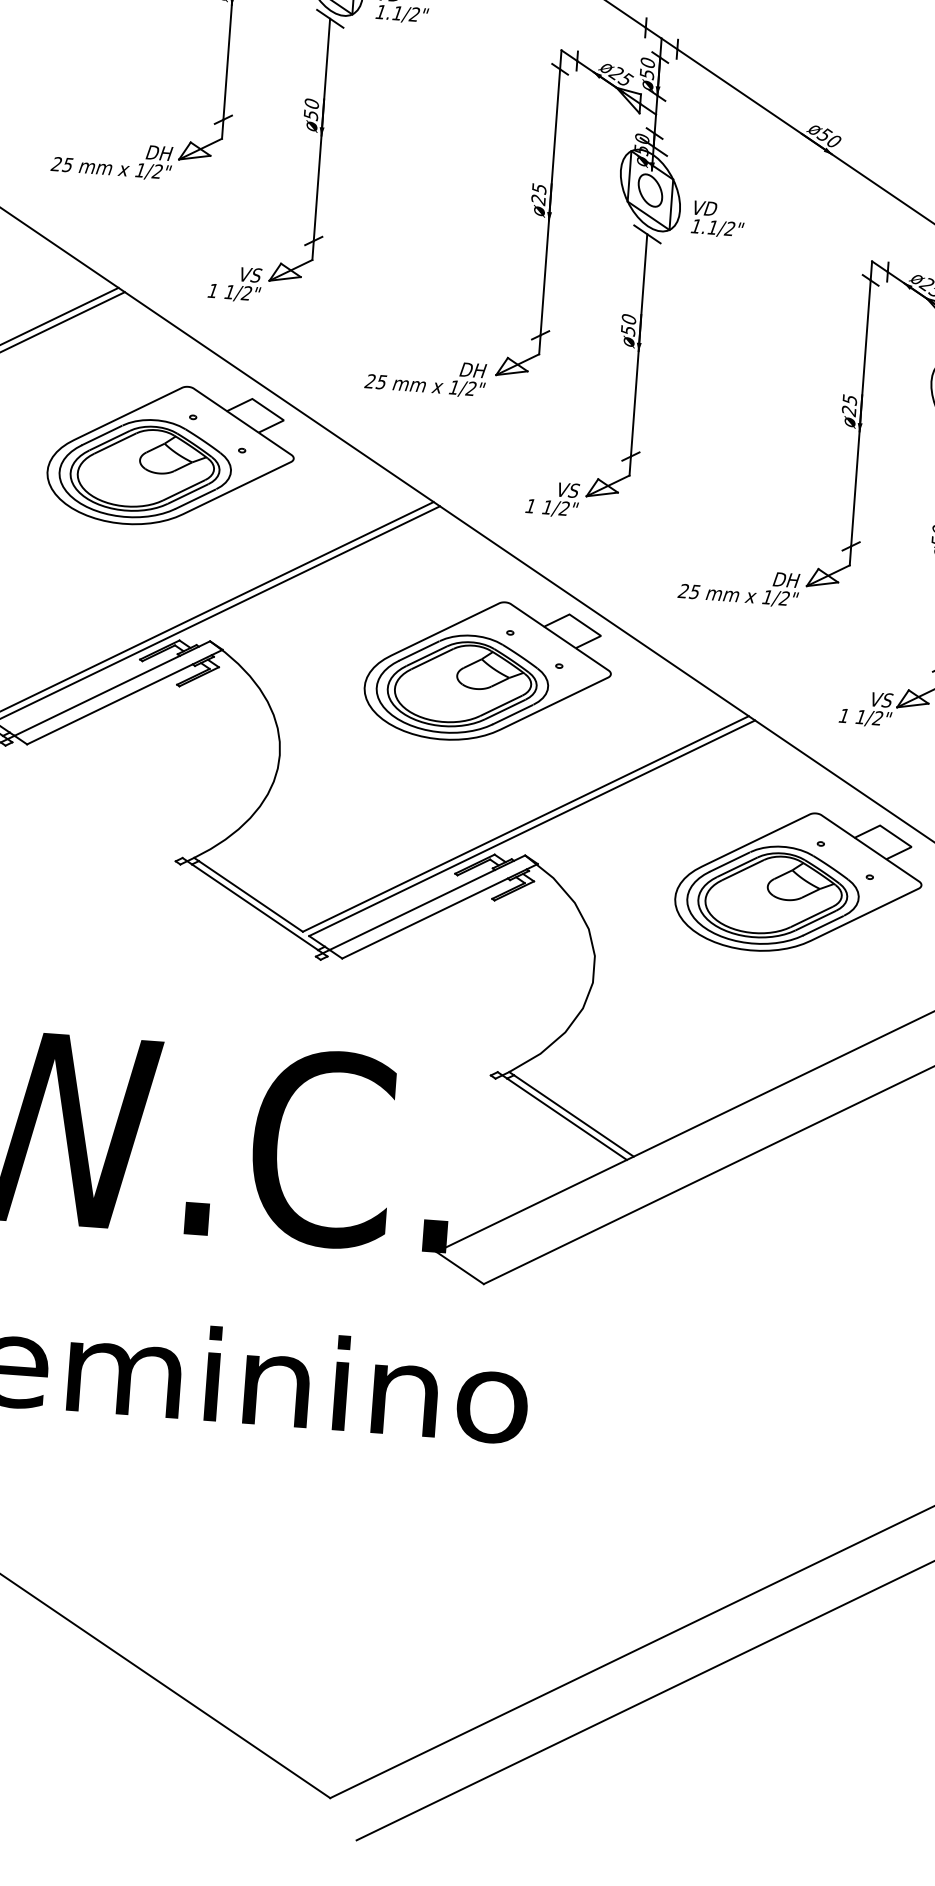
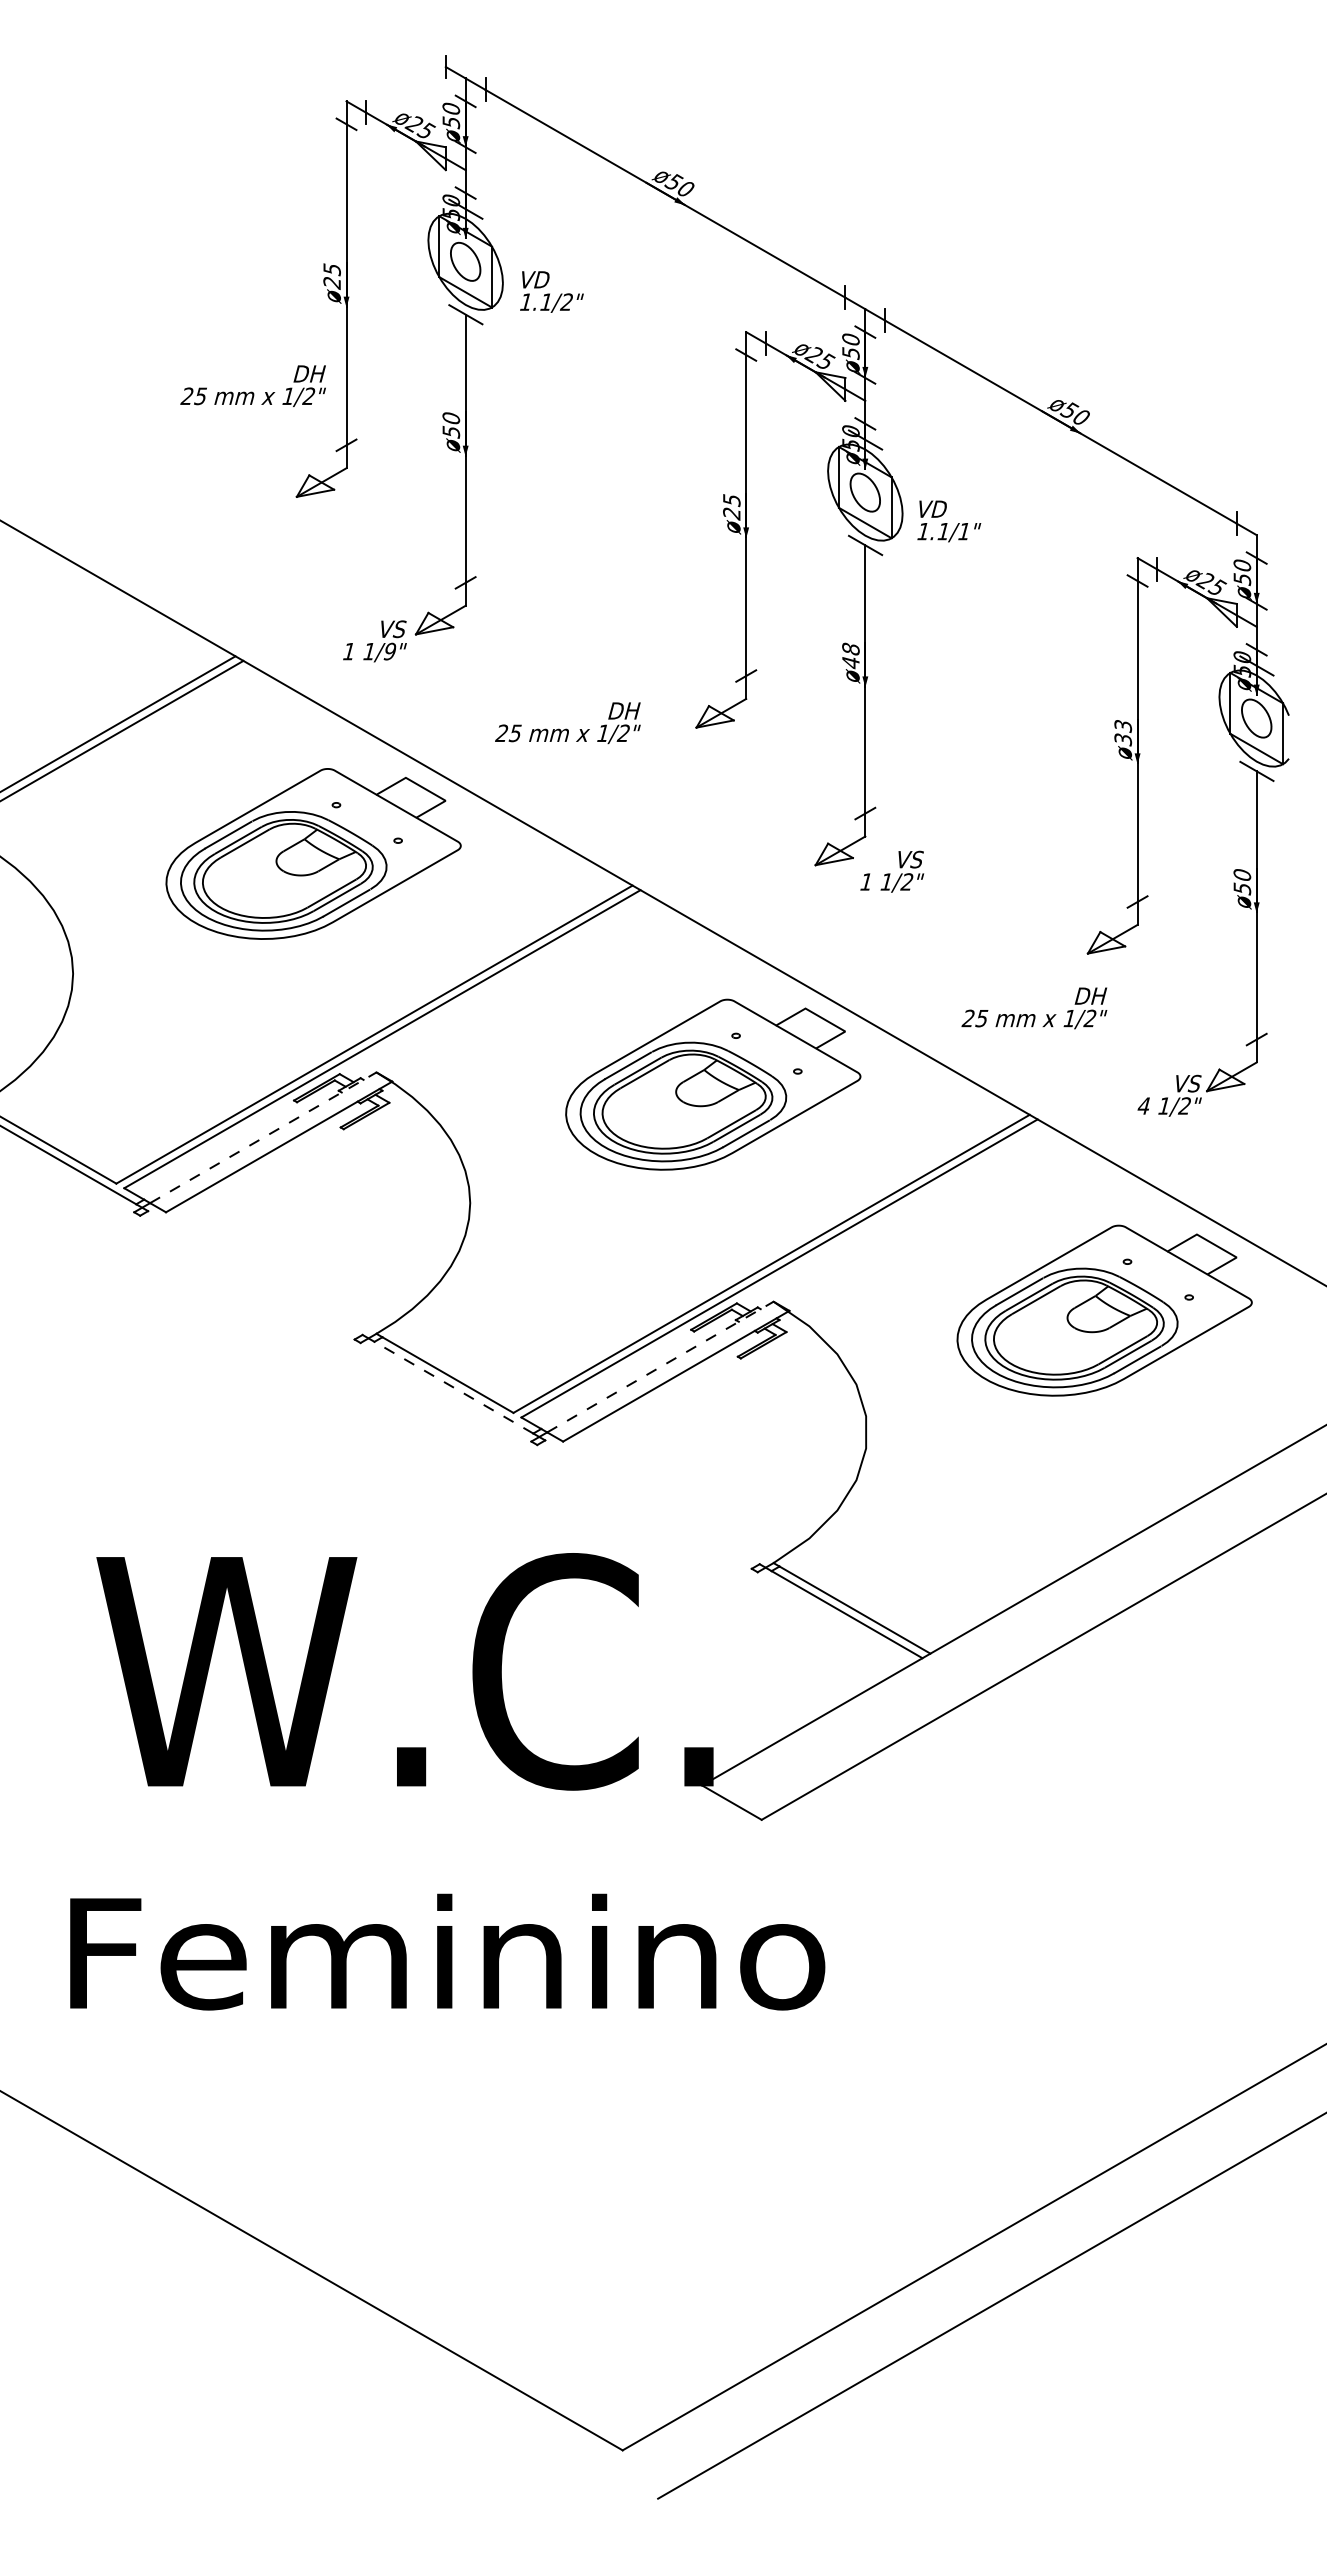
text: (111, 159) -> (252, 385), moved
text: (729, 228) -> (963, 531), 1.1/2" -> 1.1/1"
text: (246, 293) -> (389, 651), 1/2" -> 1/9"
text: (628, 324) -> (850, 655), ø50 -> ø48
text: (425, 377) -> (567, 723), moved
text: (849, 405) -> (1123, 733), ø25 -> ø33
text: (552, 499) -> (892, 871), moved
text: (738, 586) -> (1034, 1008), moved
line: (112, 688) -> (263, 1137), solid -> dashed
text: (843, 715) -> (1143, 1105), 1 -> 4
line: (427, 903) -> (660, 1367), solid -> dashed
line: (254, 907) -> (453, 1387), solid -> dashed

